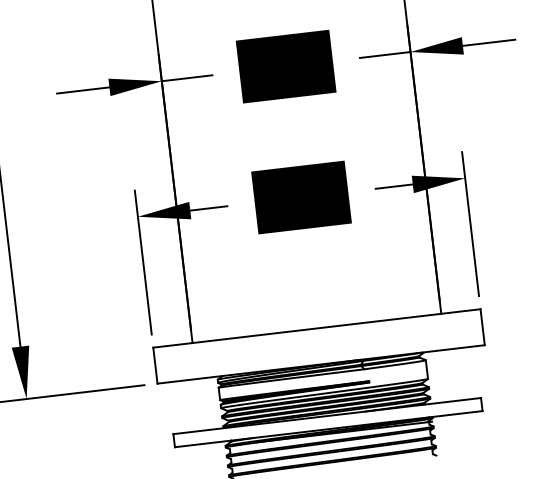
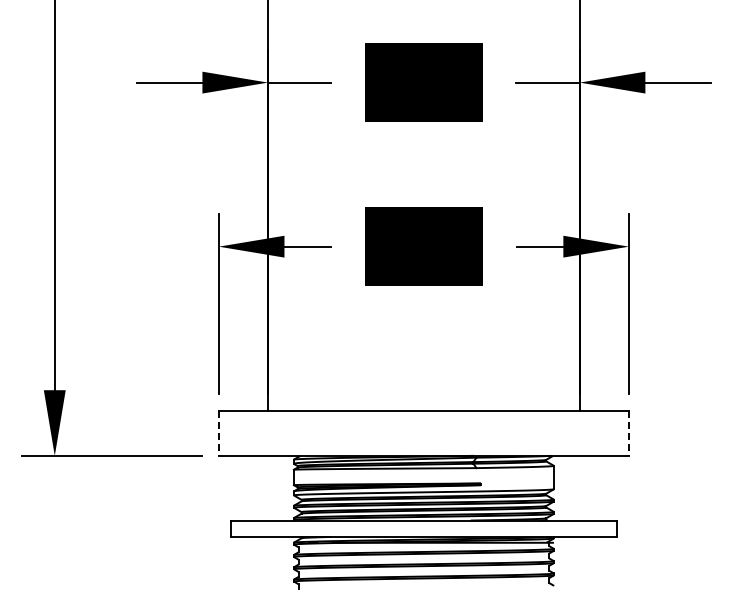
line: (482, 327) -> (628, 433), solid -> dashed
line: (155, 365) -> (218, 433), solid -> dashed

